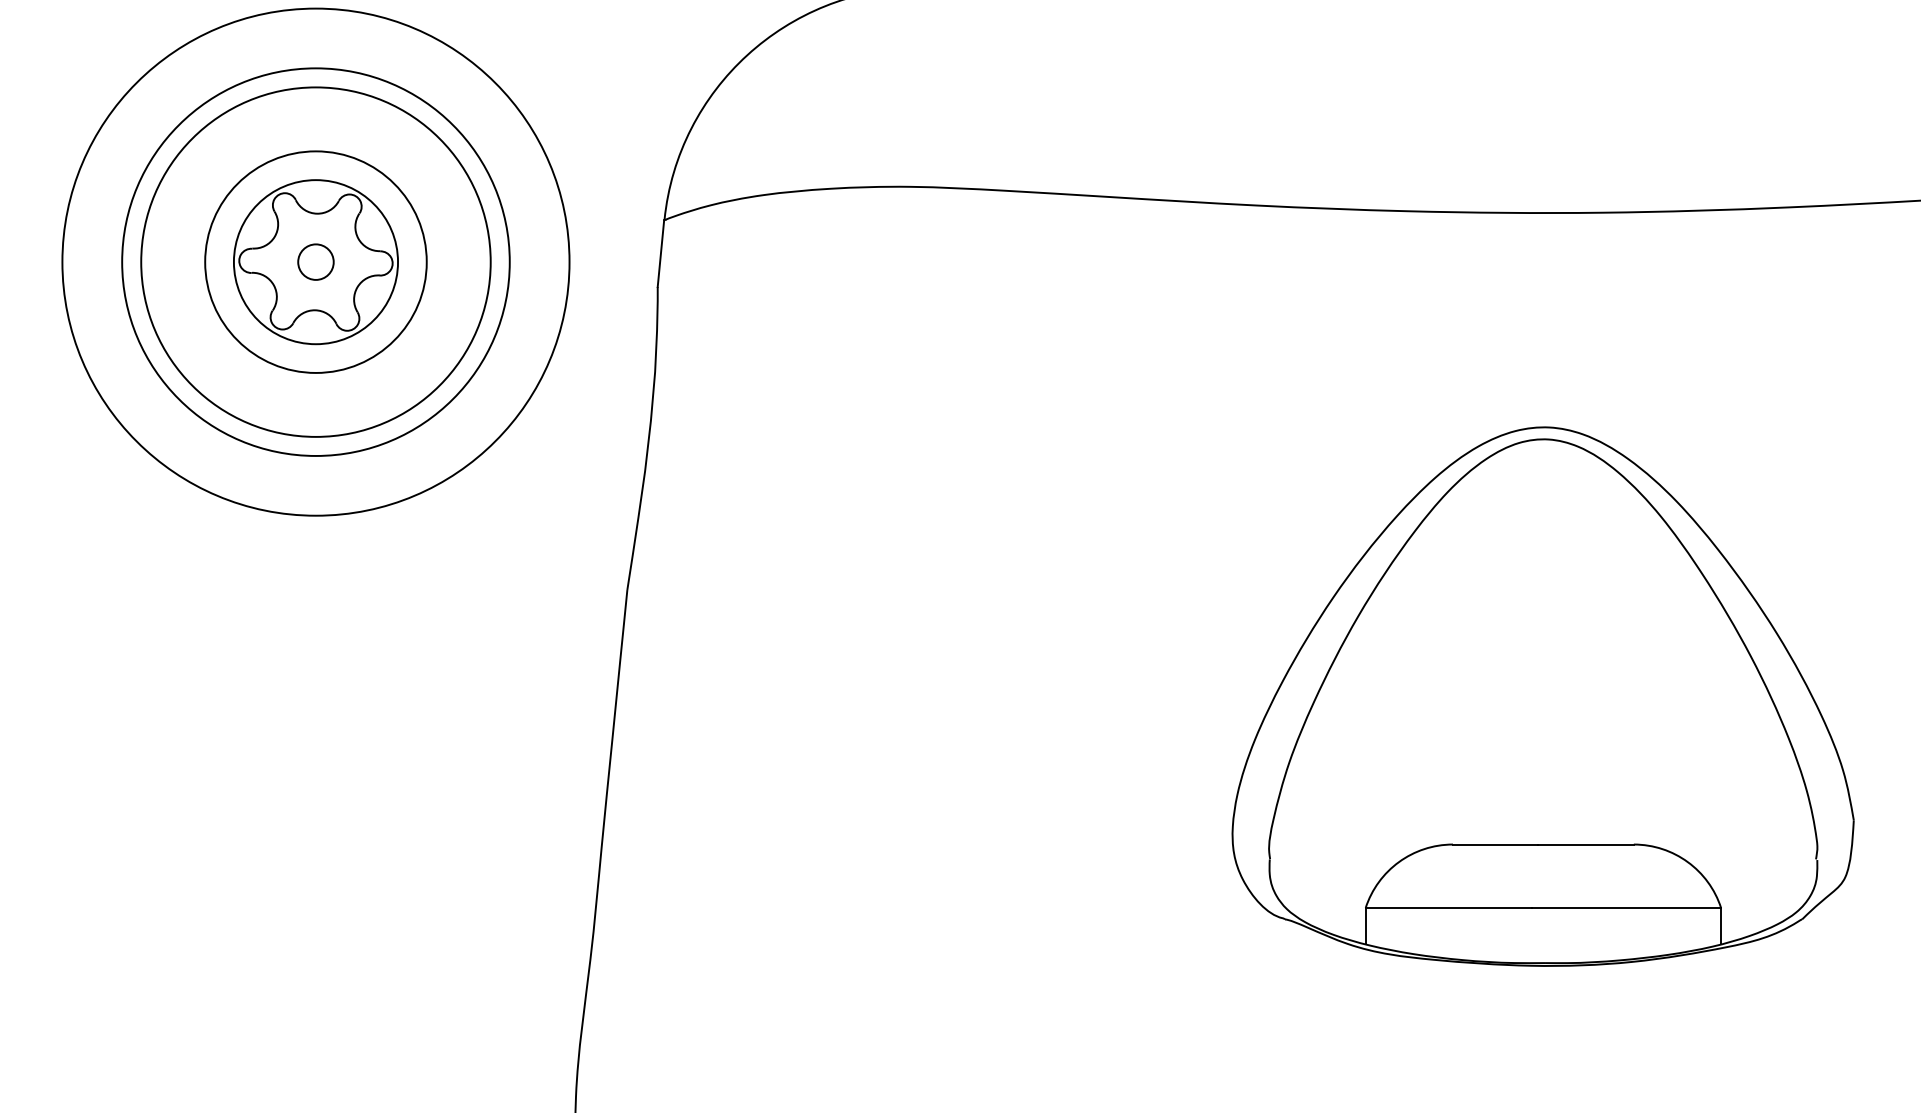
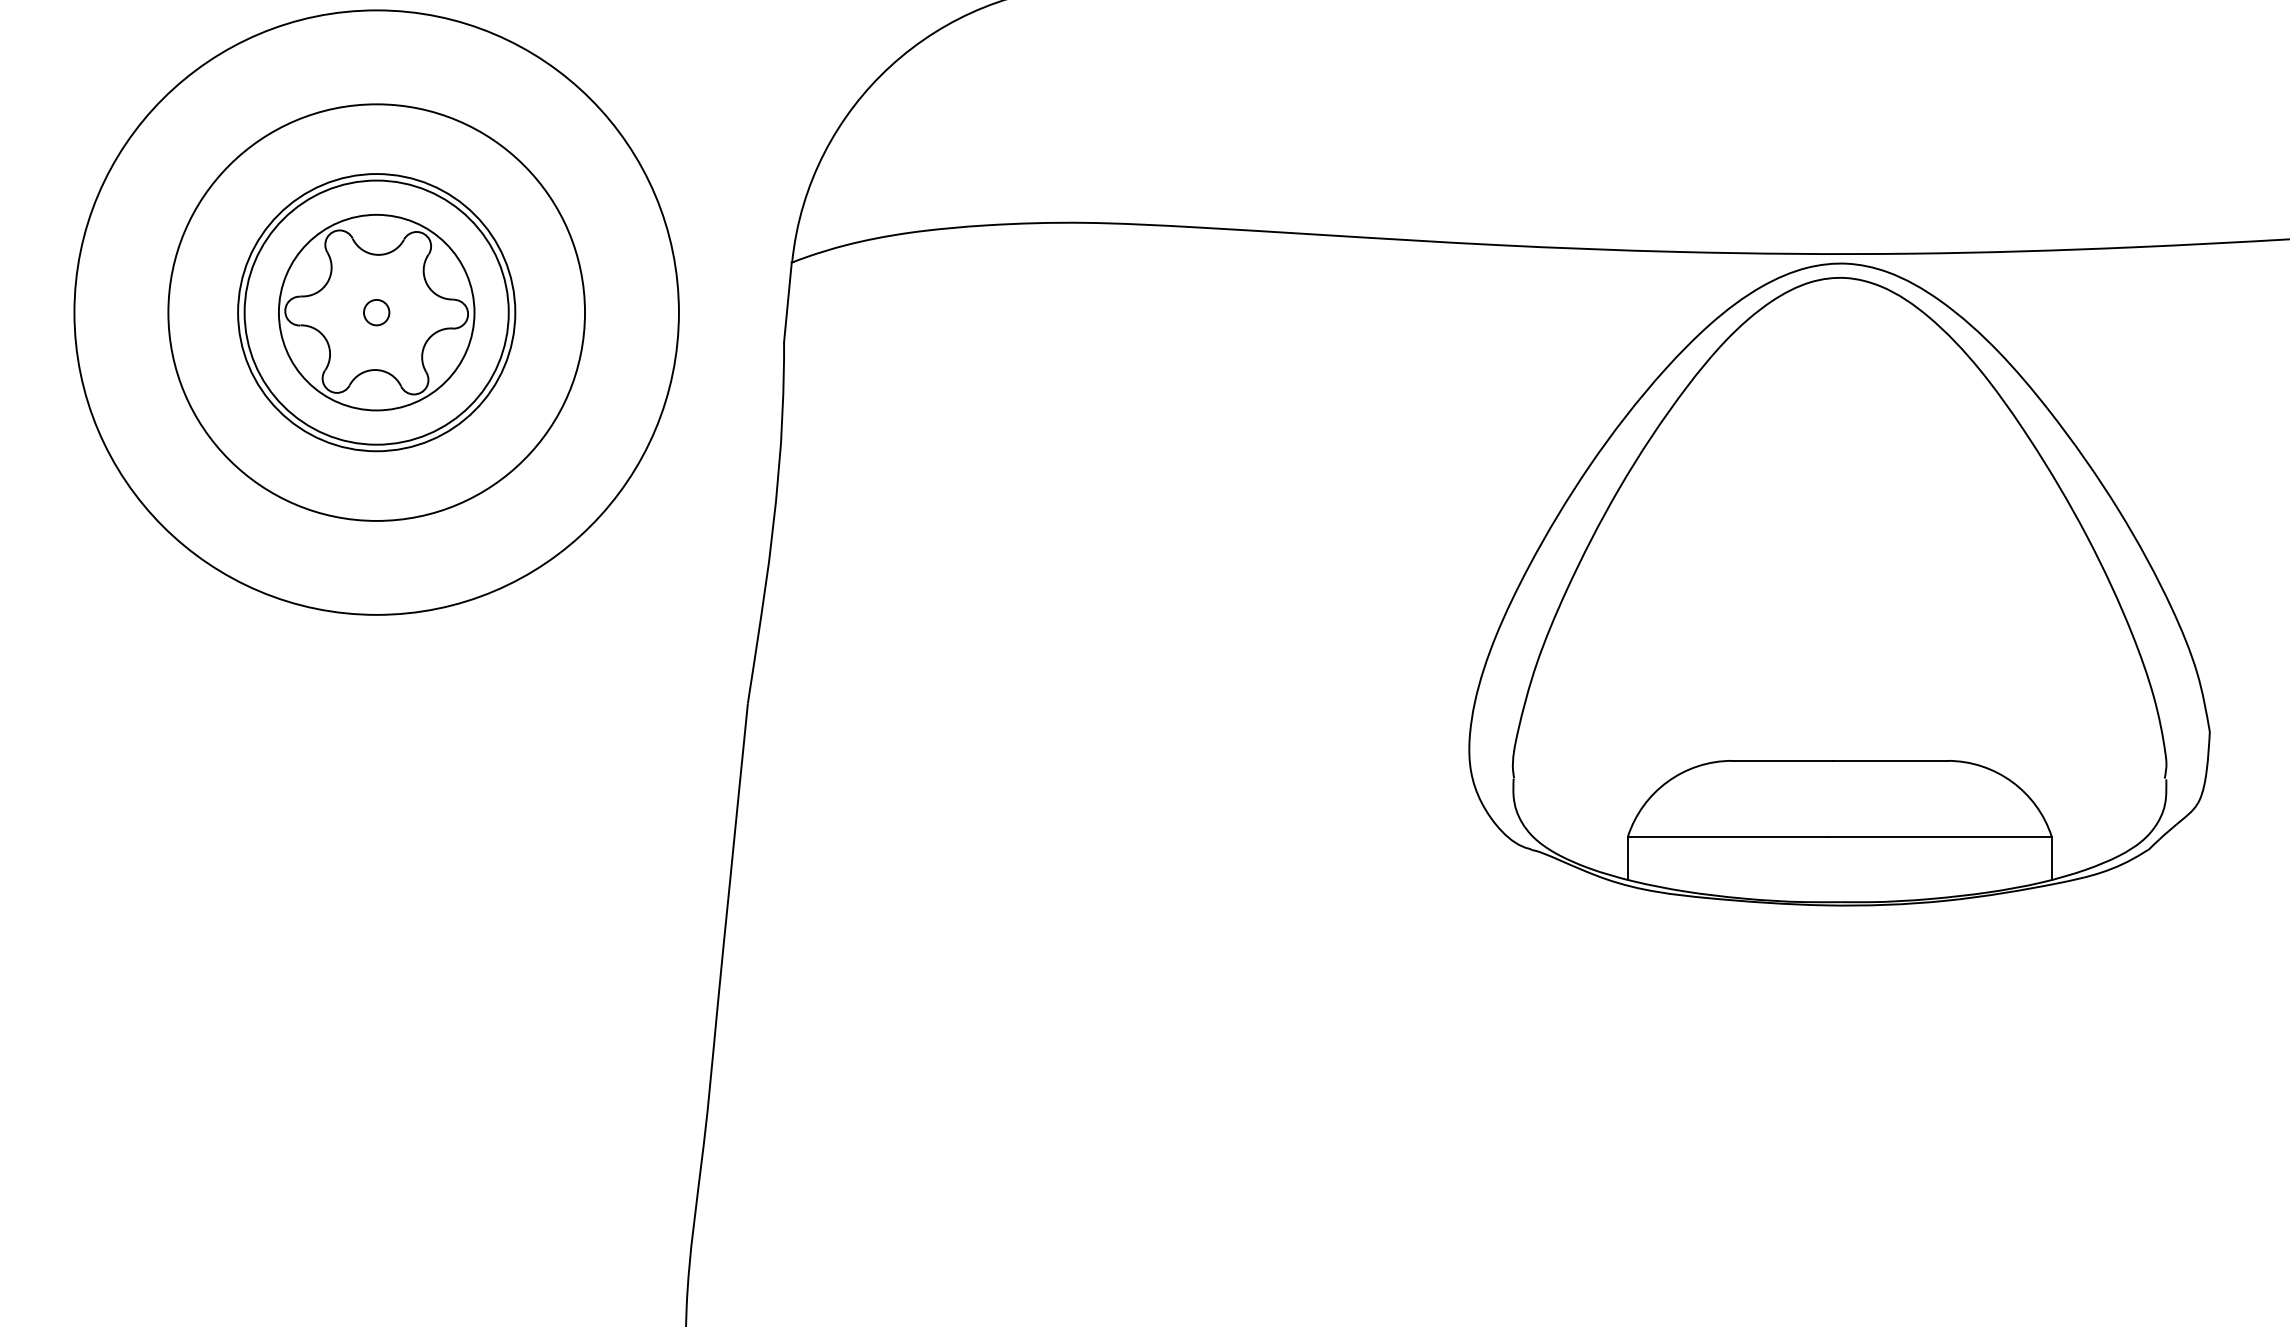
circle: (315, 262) -> (376, 312), size x0.6
circle: (315, 262) -> (376, 312), size x0.6
part: (1543, 696) -> (1839, 584), moved

